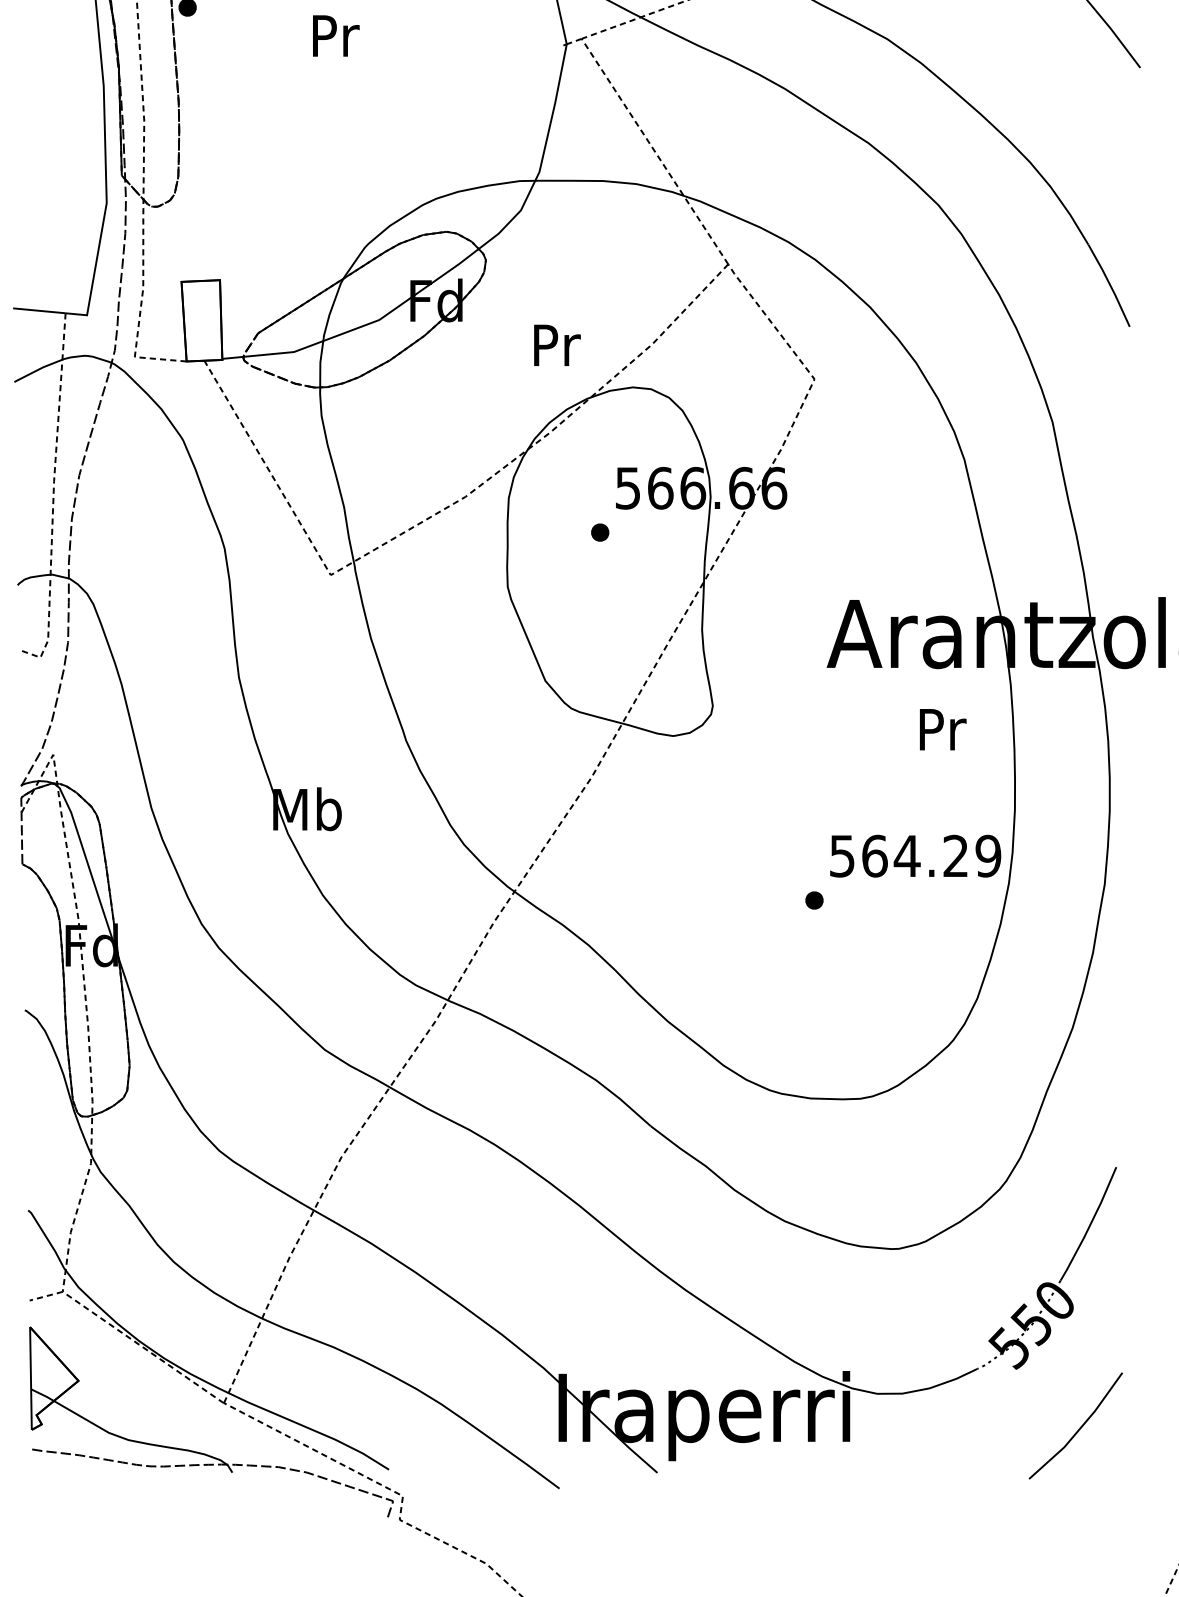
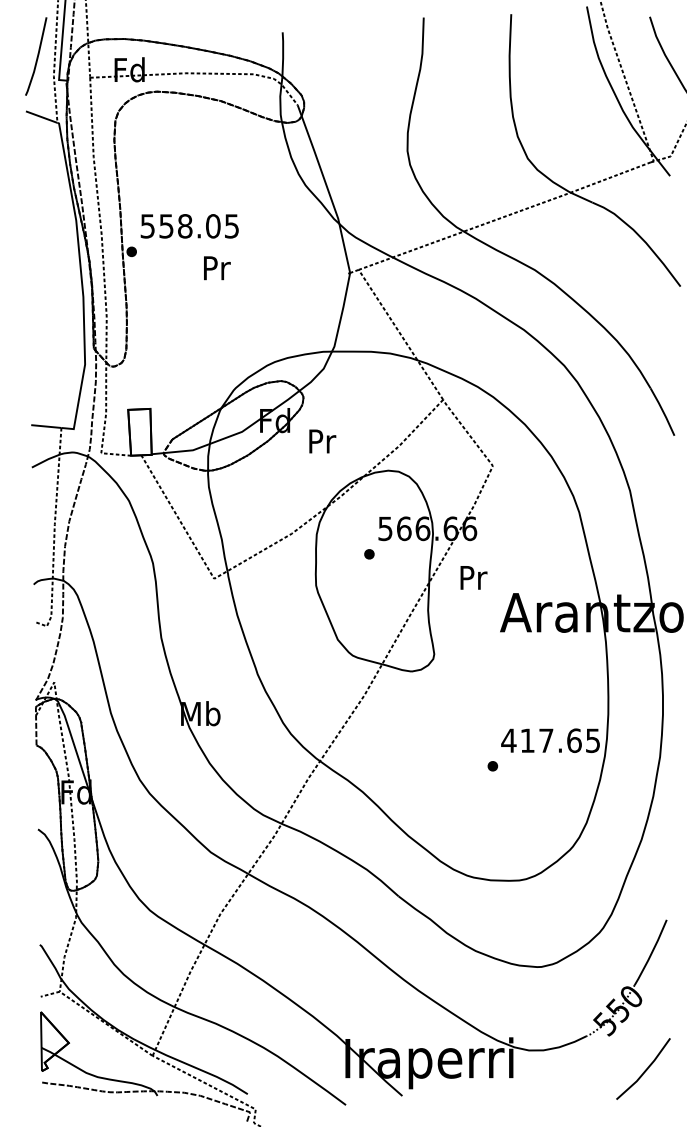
text: (556, 345) -> (322, 441), moved
text: (942, 729) -> (473, 577), moved
text: (914, 855) -> (550, 740), 564.29 -> 417.65

